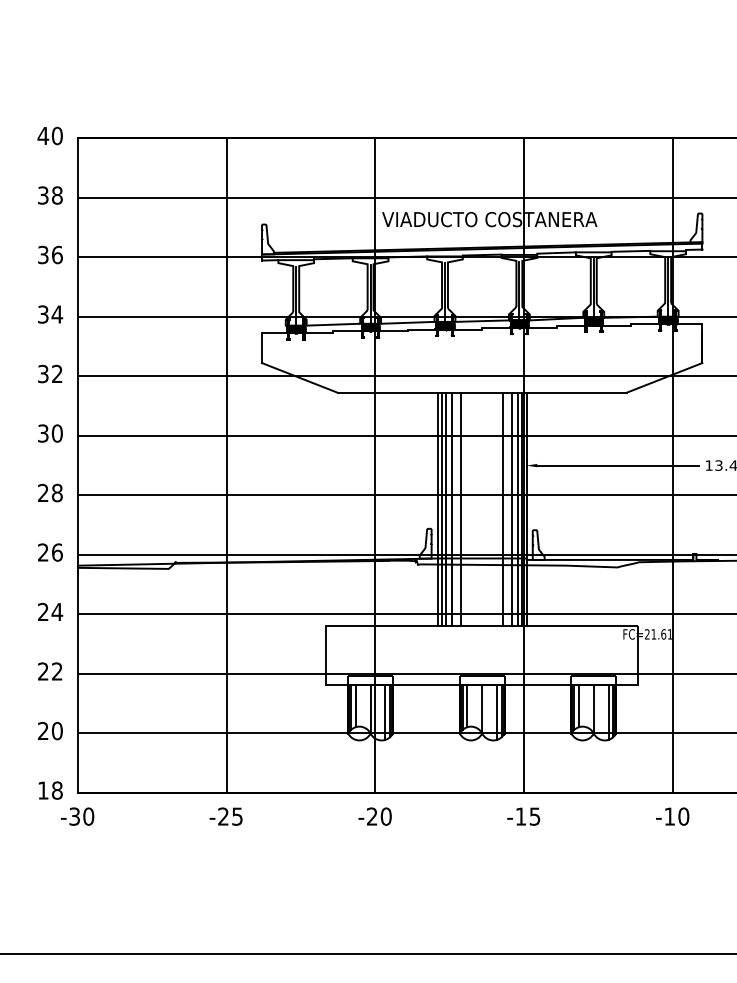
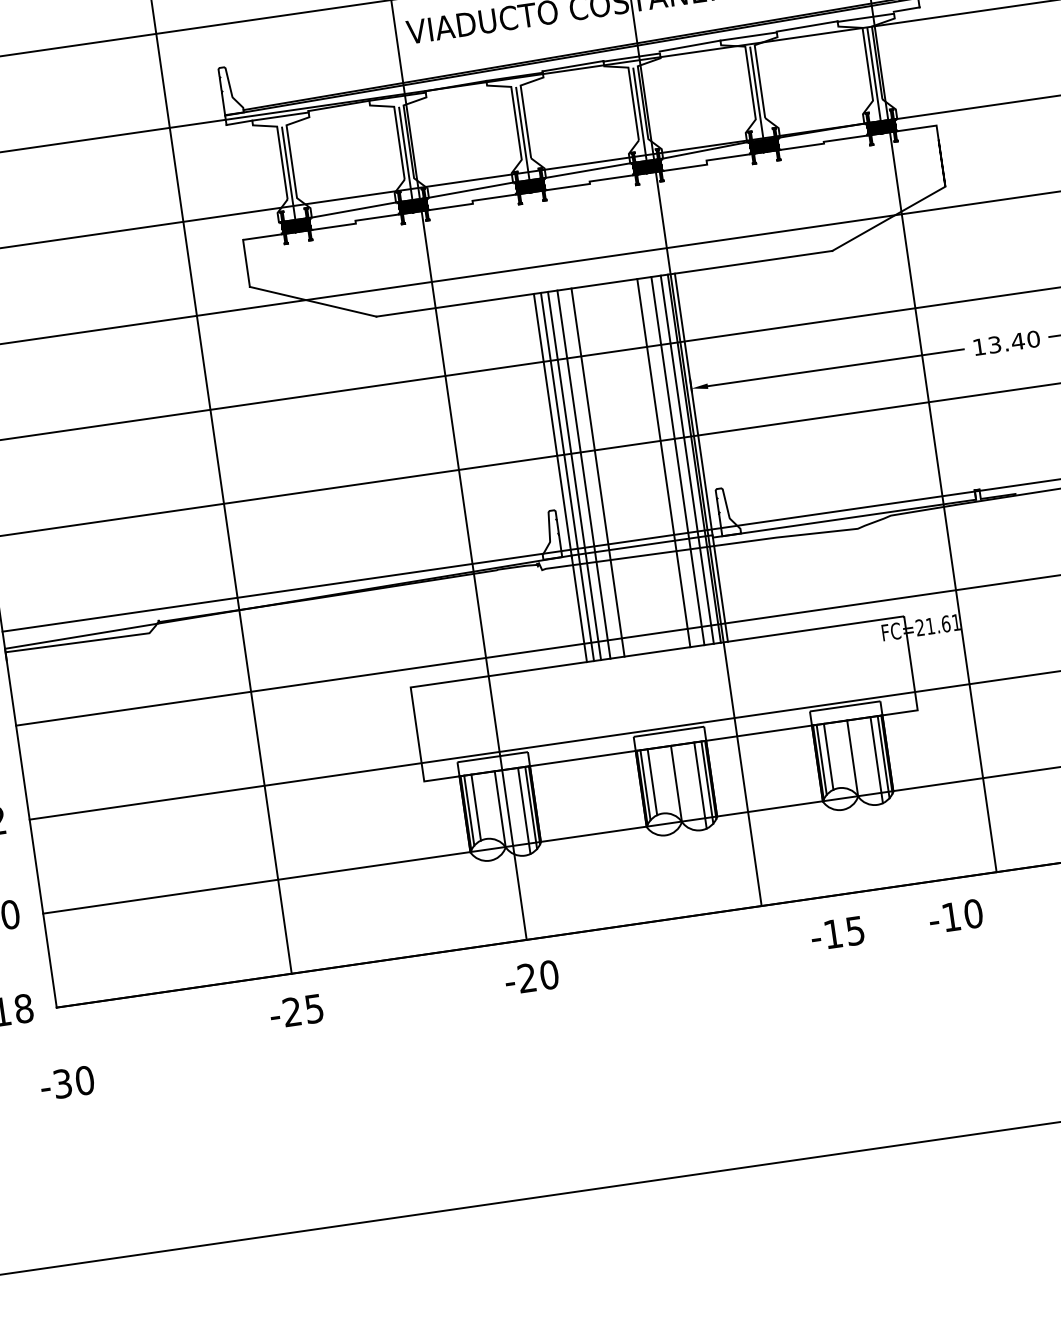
text: (77, 816) -> (67, 1082), moved
text: (523, 816) -> (837, 933), moved
text: (672, 816) -> (955, 916), moved

